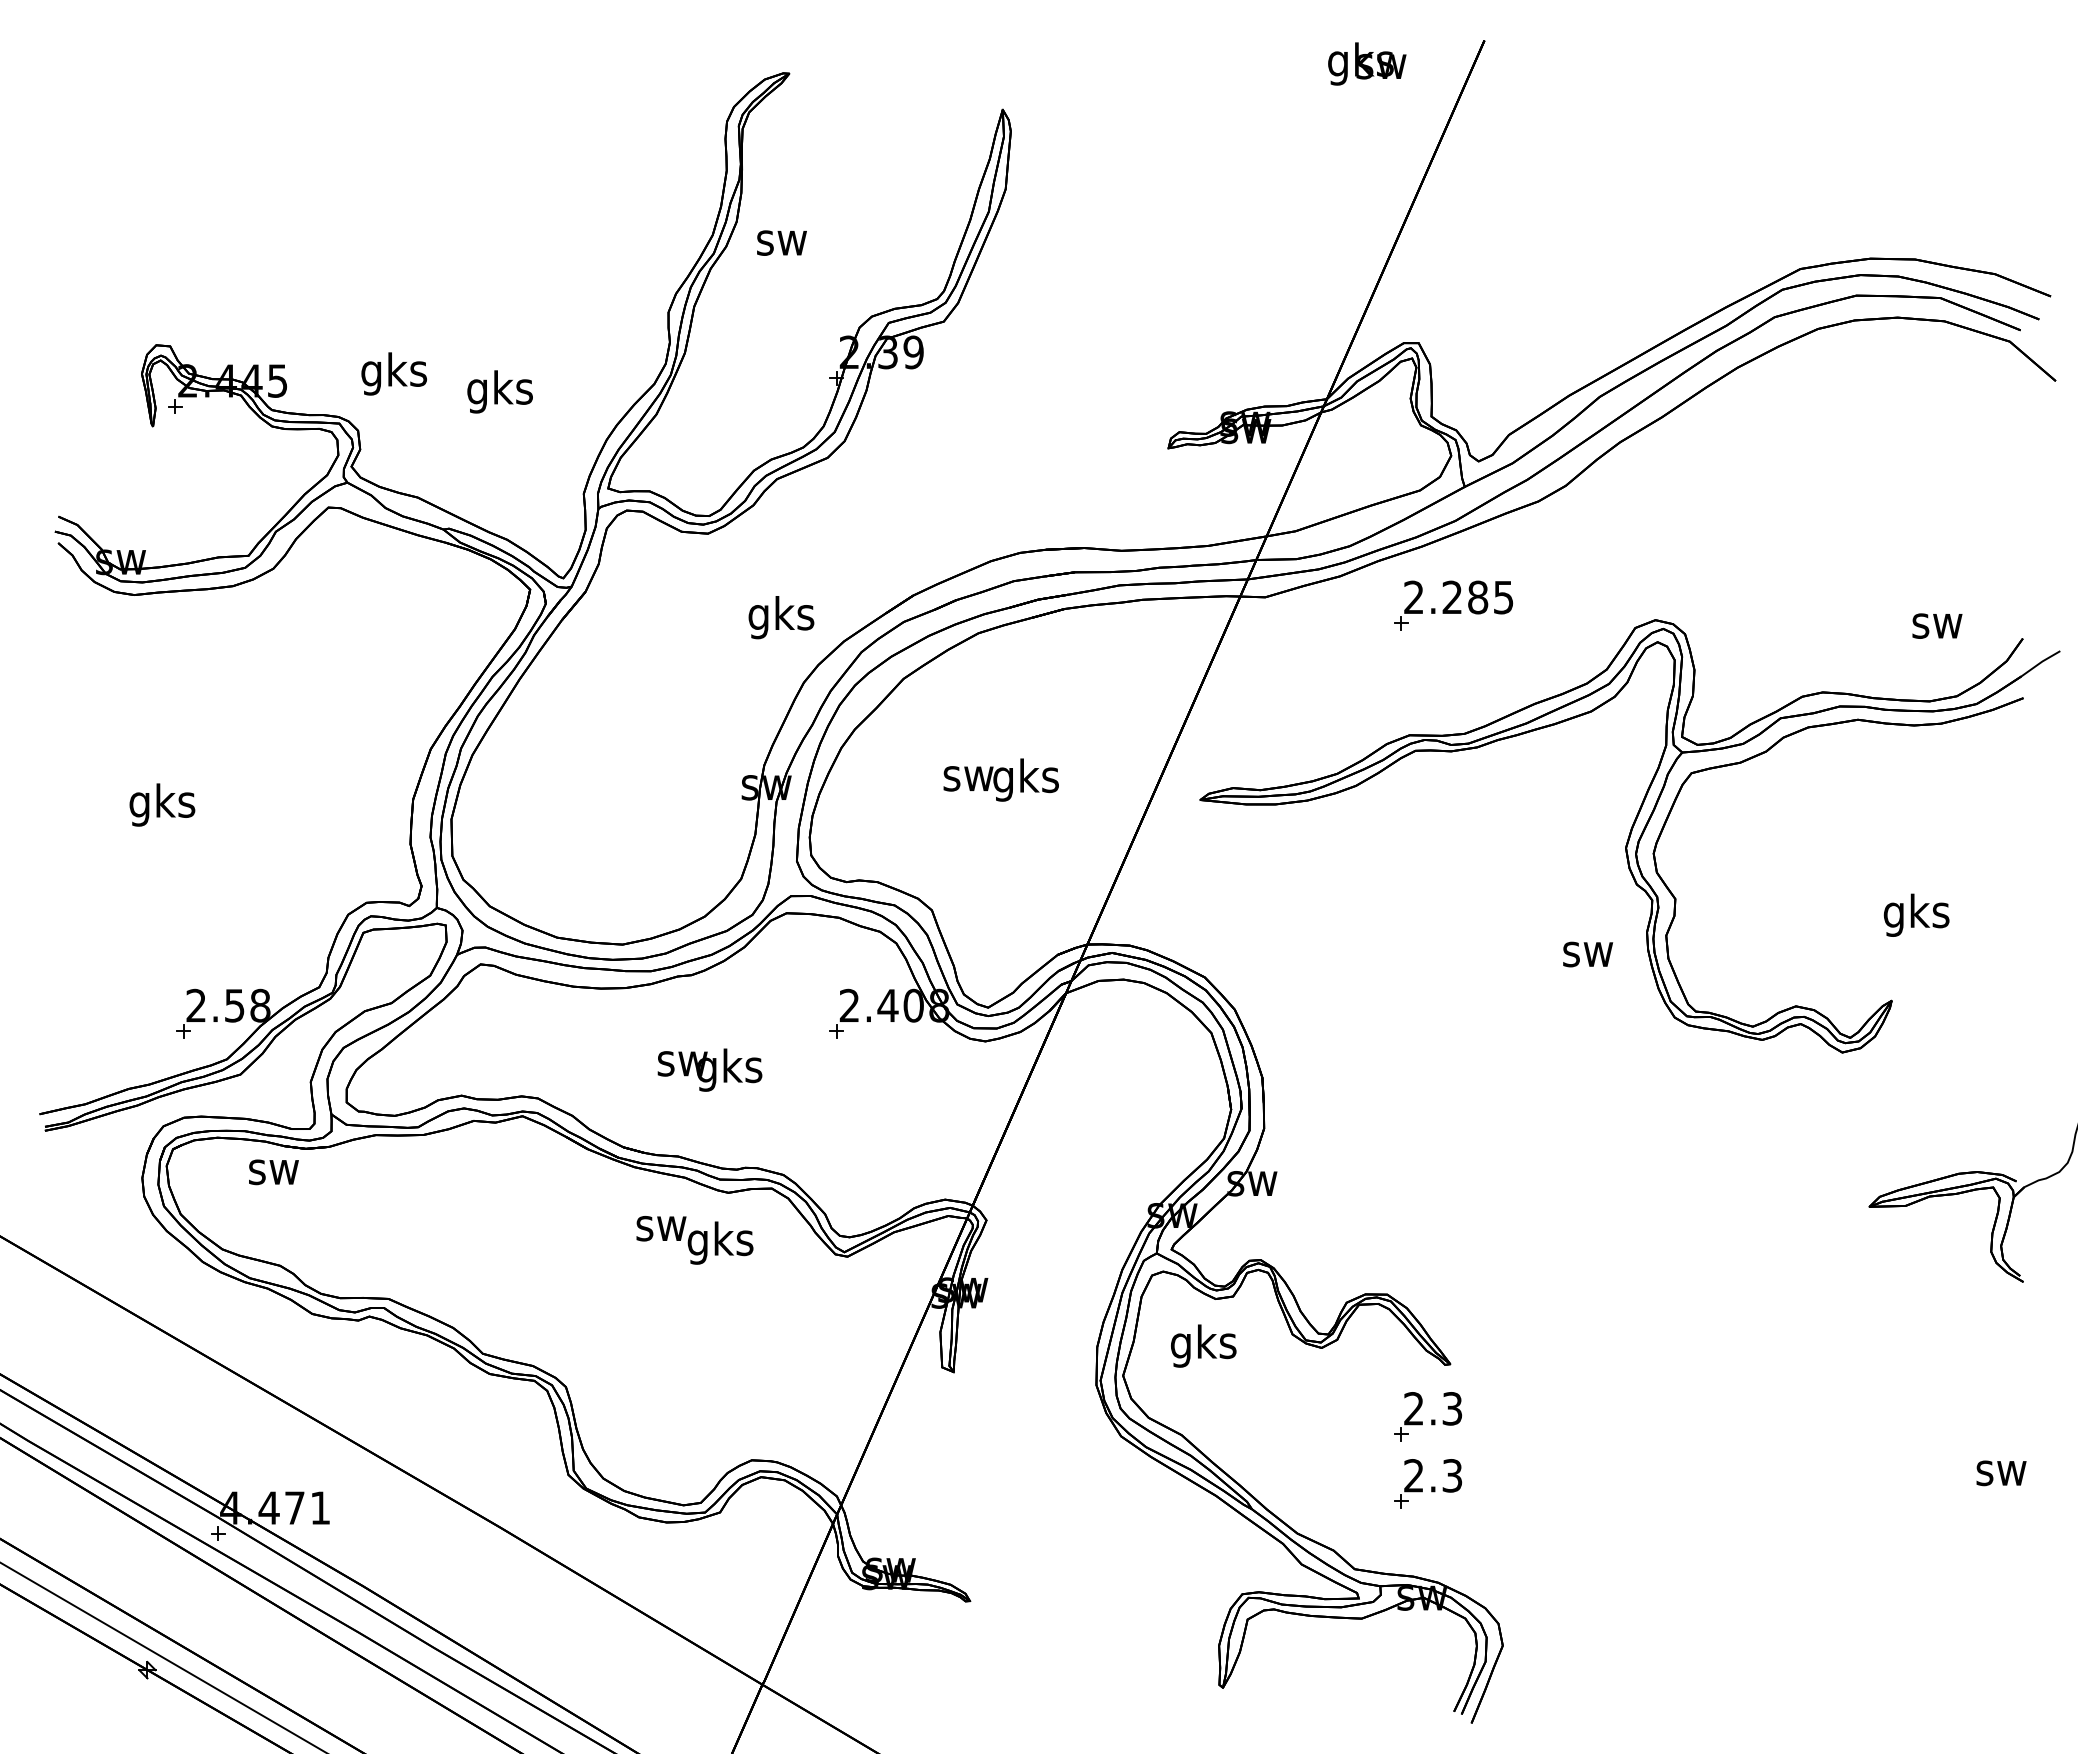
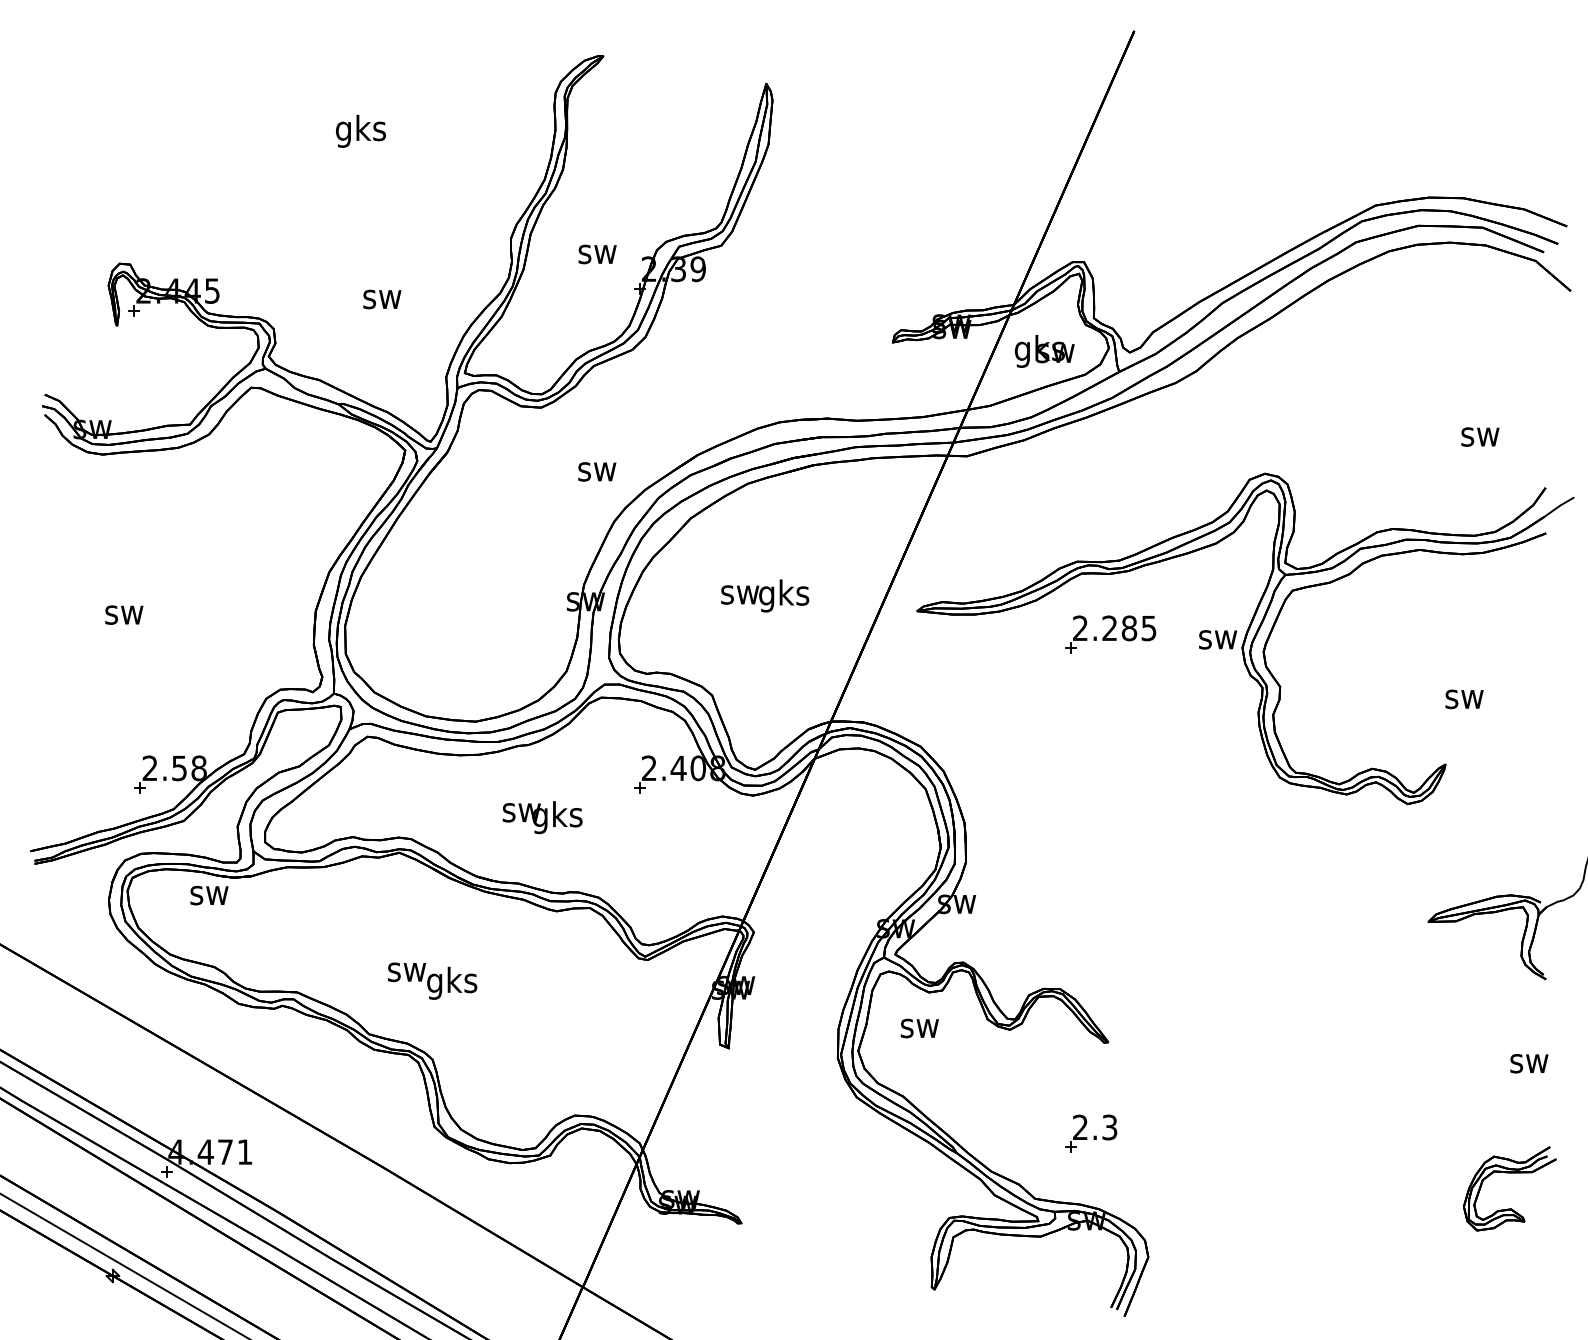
text: (1367, 63) -> (1044, 351), moved
text: (781, 242) -> (597, 254), moved
text: (393, 373) -> (360, 130), moved
text: (499, 391) -> (381, 299), gks -> sw
part: (1453, 605) -> (1110, 634), moved
text: (781, 617) -> (597, 471), gks -> sw
text: (1937, 625) -> (1480, 436), moved
text: (162, 804) -> (124, 614), gks -> sw
text: (1916, 914) -> (1464, 698), gks -> sw
text: (1588, 954) -> (1218, 639), moved
text: (694, 1240) -> (432, 981), moved
text: (1203, 1345) -> (919, 1027), gks -> sw
part: (1428, 1416) -> (1091, 1082), removed
text: (2001, 1473) -> (1529, 1063), moved
part: (1975, 1535) -> (1509, 1173), added

